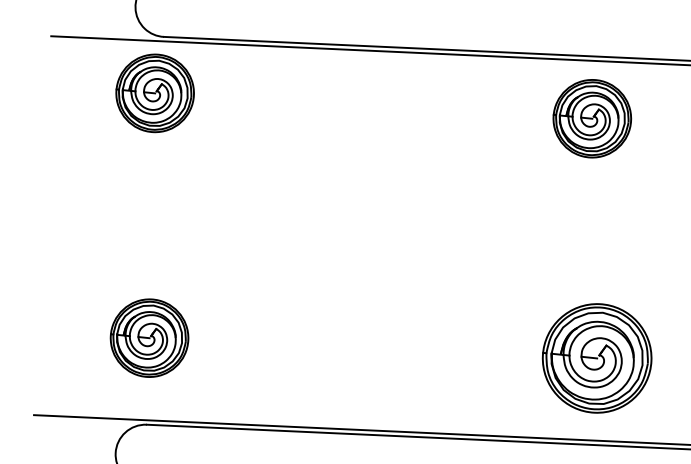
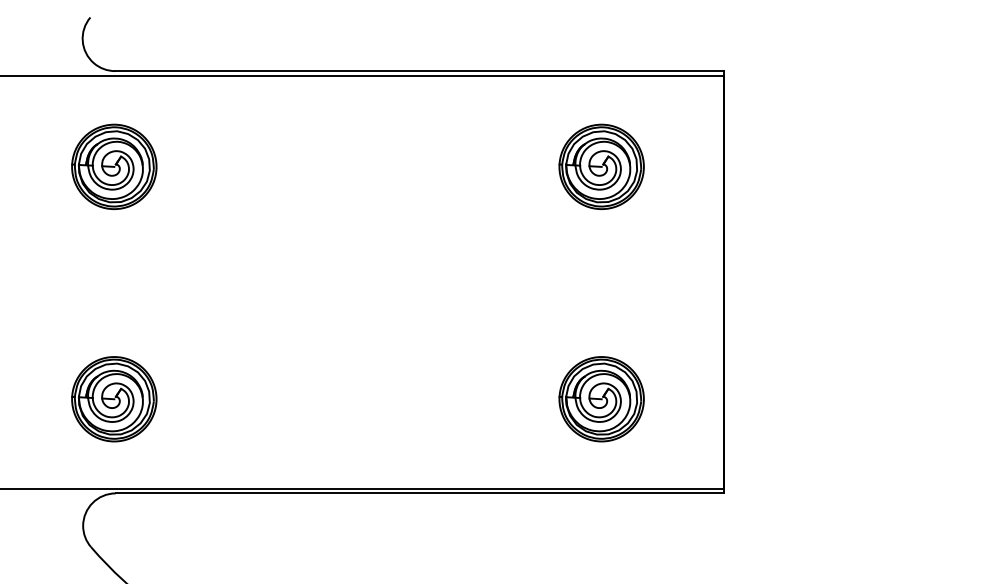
part: (155, 93) -> (114, 166), moved
part: (592, 118) -> (601, 166), moved
part: (596, 358) -> (601, 399), size x0.71

